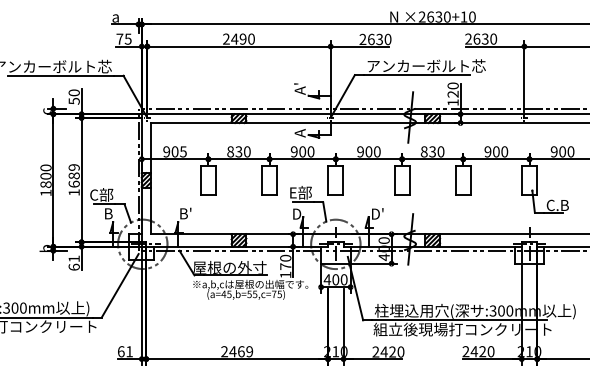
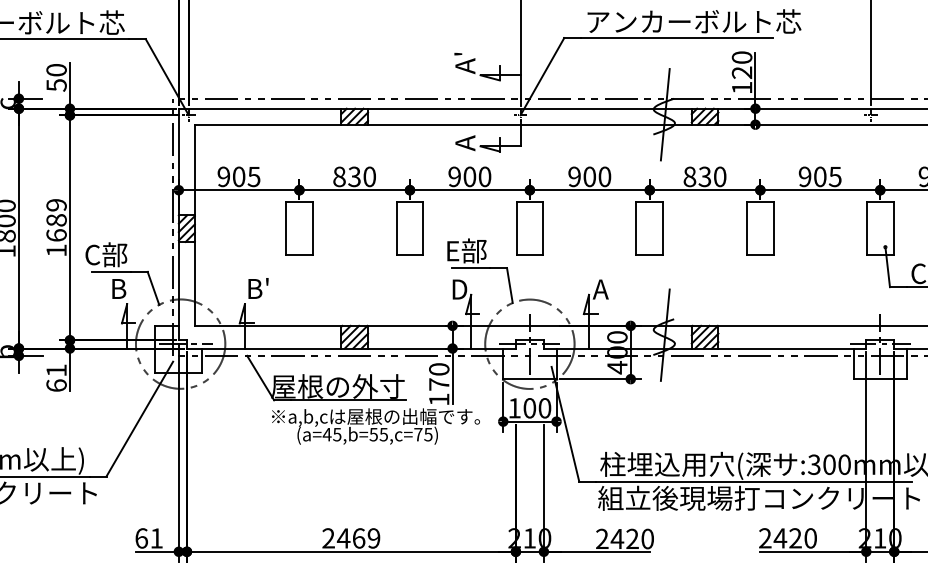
text: (504, 151) -> (834, 176), 900 -> 905
text: (376, 213) -> (603, 288), D' -> A
text: (327, 279) -> (514, 407), 400 -> 100

